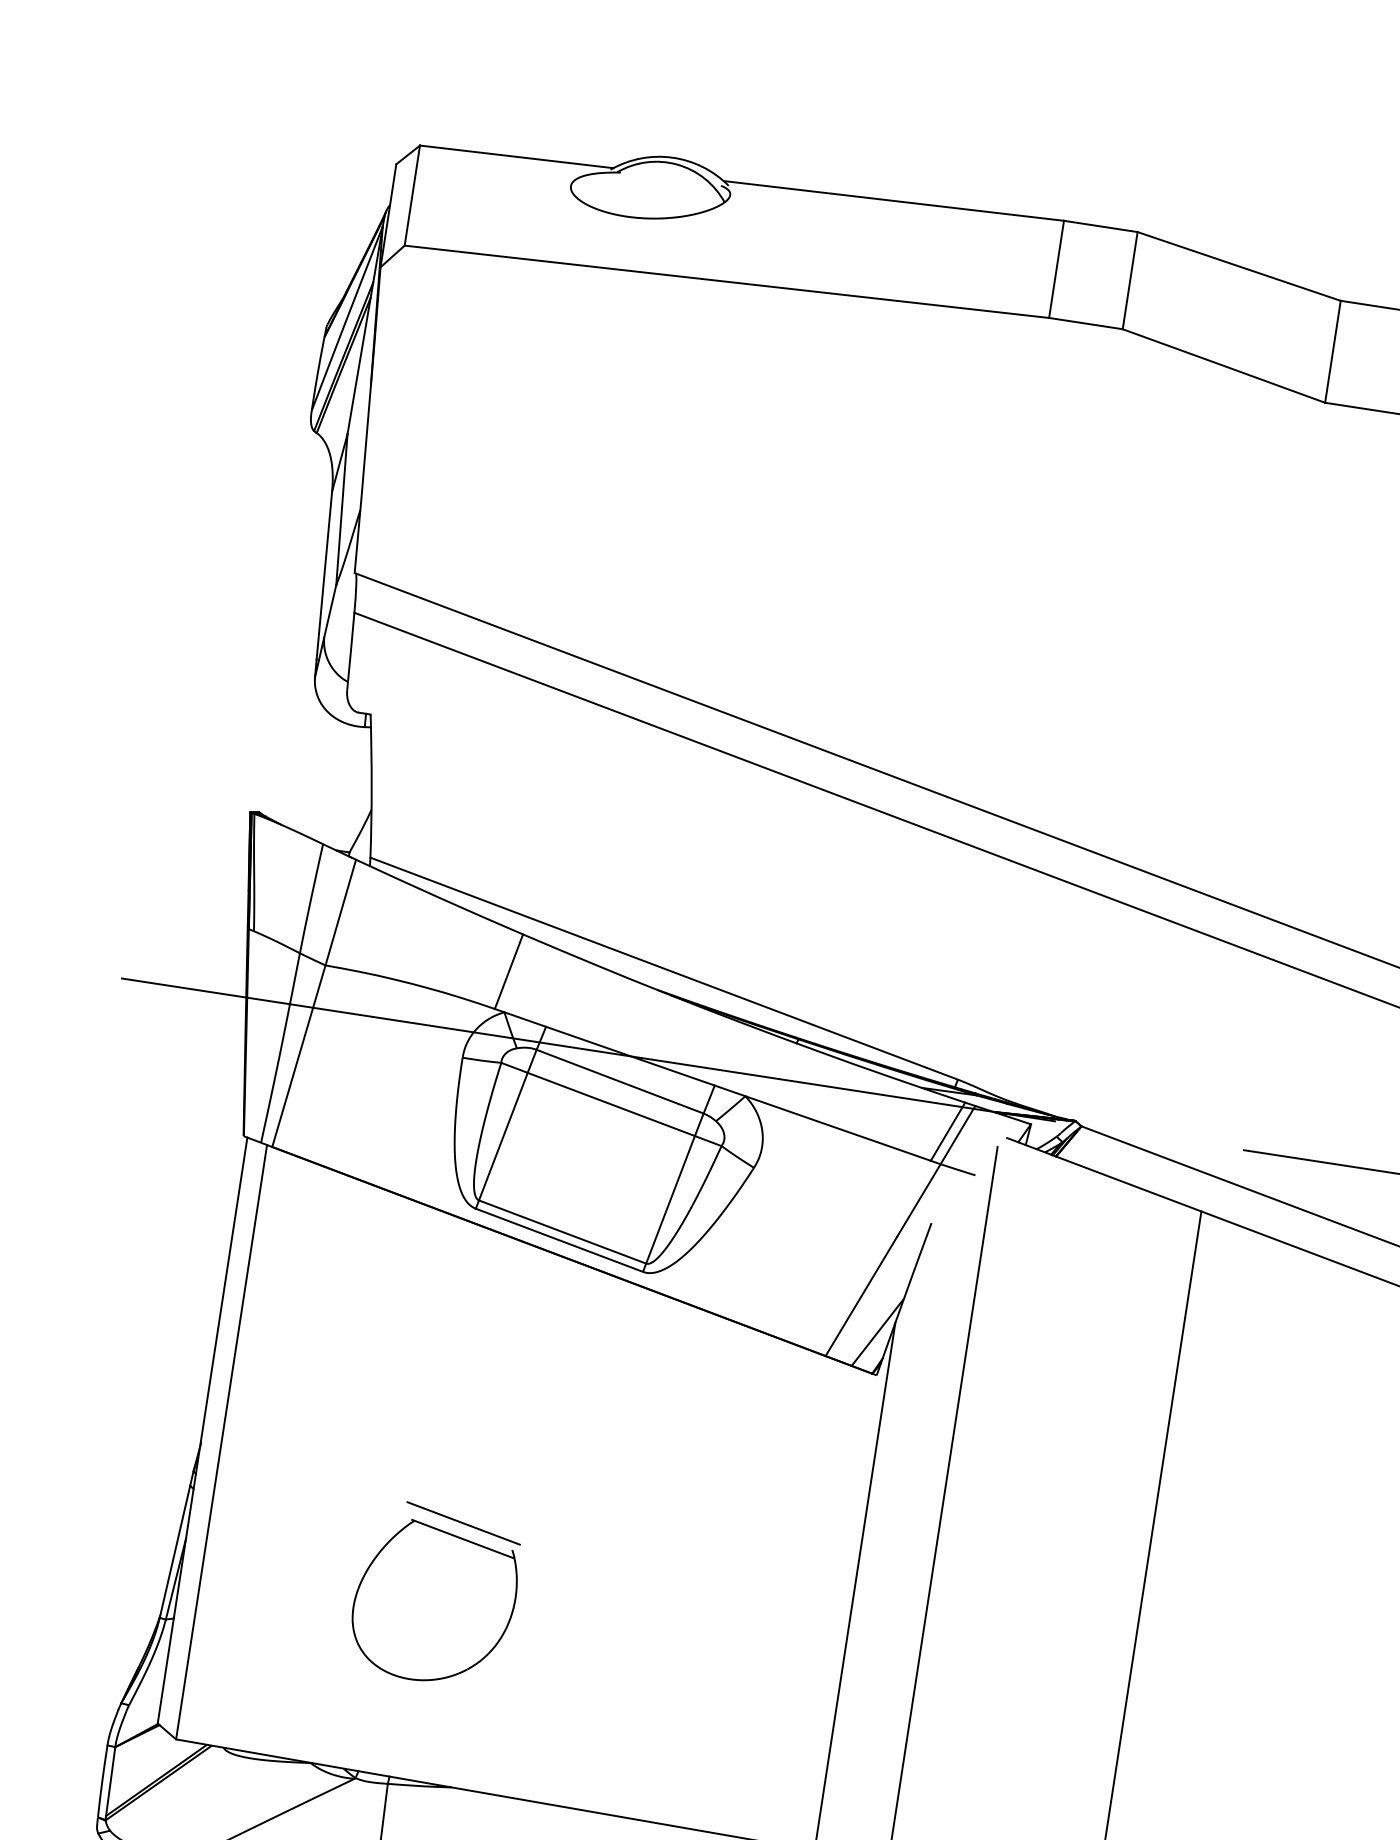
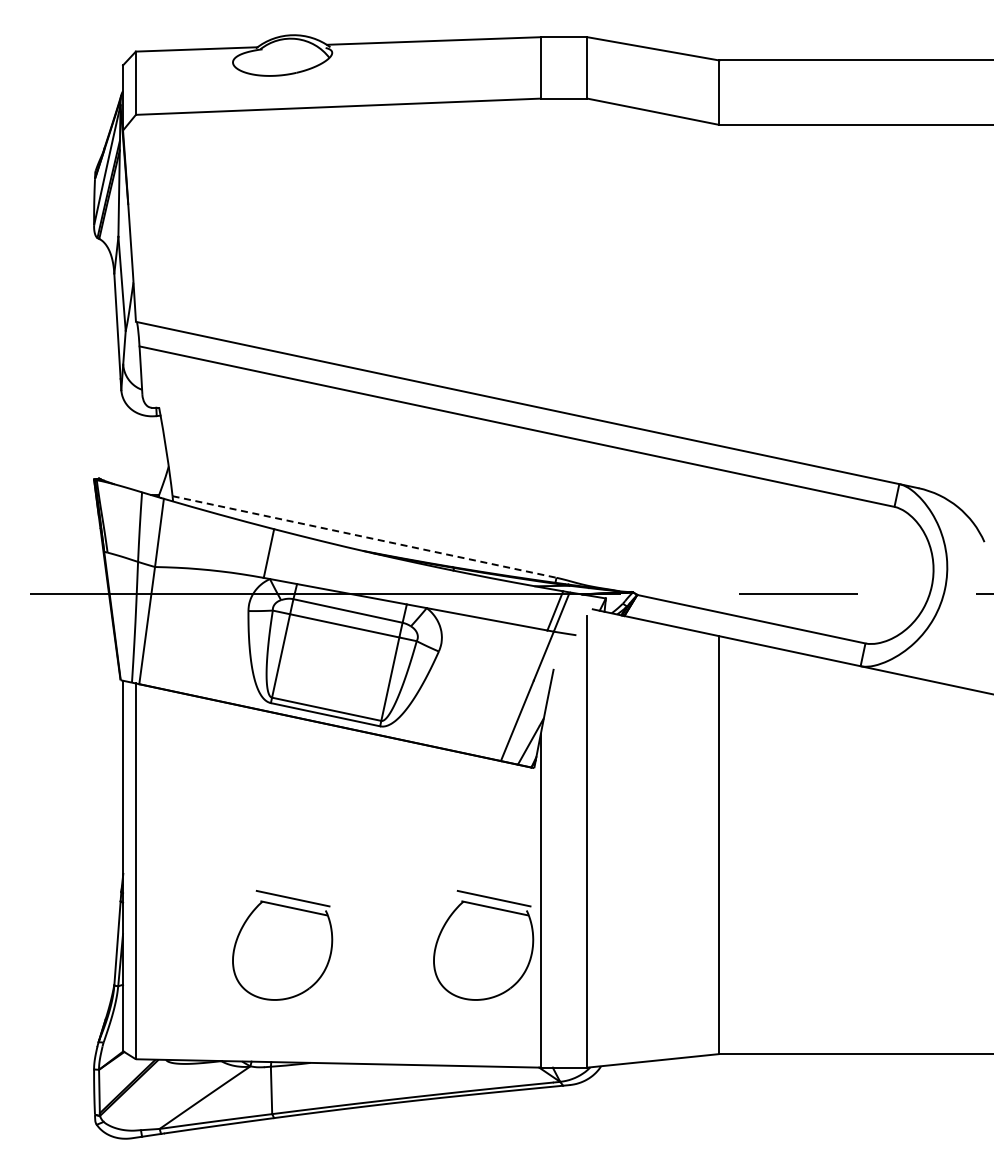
line: (665, 969) -> (365, 537), solid -> dashed
part: (753, 1643) -> (483, 945), added

